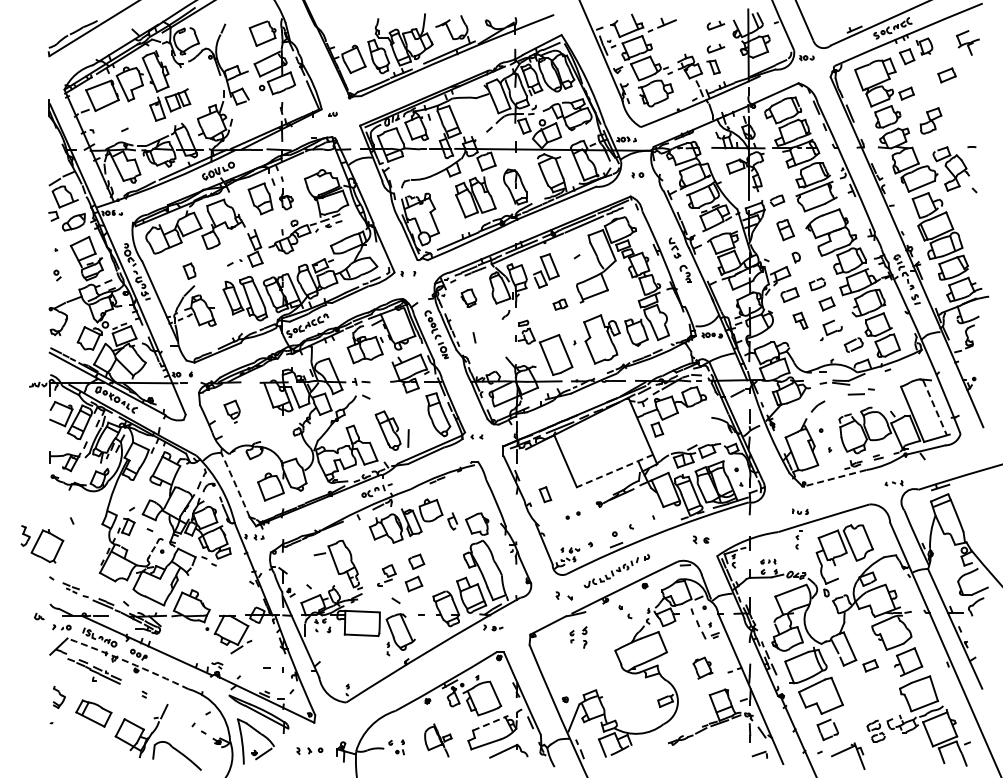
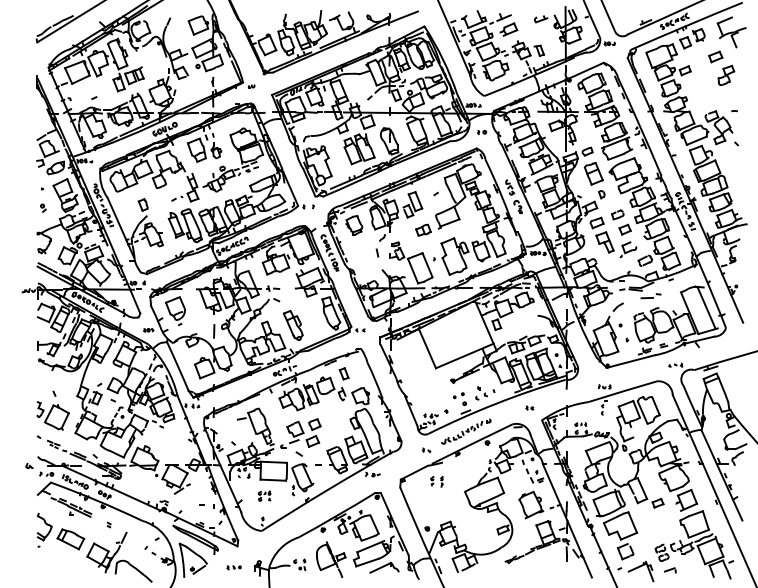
part: (673, 39) -> (509, 29), added
part: (967, 42) -> (731, 32), size x1.67
part: (715, 48) -> (540, 36), removed
part: (930, 120) -> (725, 75), moved
part: (785, 229) -> (593, 173), size x1.43
part: (468, 297) -> (354, 224), size x1.43
part: (560, 304) -> (423, 230), size x1.43
part: (800, 320) -> (605, 242), size x1.67
line: (474, 337) -> (377, 252), moved
line: (934, 407) -> (706, 307), dashed -> solid
part: (231, 411) -> (174, 311), size x1.67
part: (196, 436) -> (148, 329), added
line: (408, 438) -> (214, 331), moved
line: (614, 471) -> (464, 356), dashed -> solid
line: (834, 478) -> (630, 361), dashed -> solid
arc: (235, 484) -> (177, 366), dashed -> solid
part: (545, 494) -> (344, 373), moved
part: (572, 515) -> (458, 395), moved
part: (700, 539) -> (529, 407), size x0.62
part: (42, 544) -> (53, 416), moved
part: (386, 575) -> (292, 434), size x1.67
part: (564, 595) -> (426, 450), size x0.62
part: (625, 612) -> (482, 391), moved
part: (584, 637) -> (441, 481), size x0.62
part: (349, 656) -> (264, 496), added
arc: (128, 662) -> (97, 500), dashed -> solid
part: (702, 667) -> (530, 504), size x1.67
part: (59, 697) -> (44, 527), size x1.67
line: (491, 723) -> (371, 546), dashed -> solid
part: (438, 740) -> (331, 559), size x1.43
part: (309, 751) -> (233, 568), size x0.71
part: (759, 754) -> (670, 570), moved

